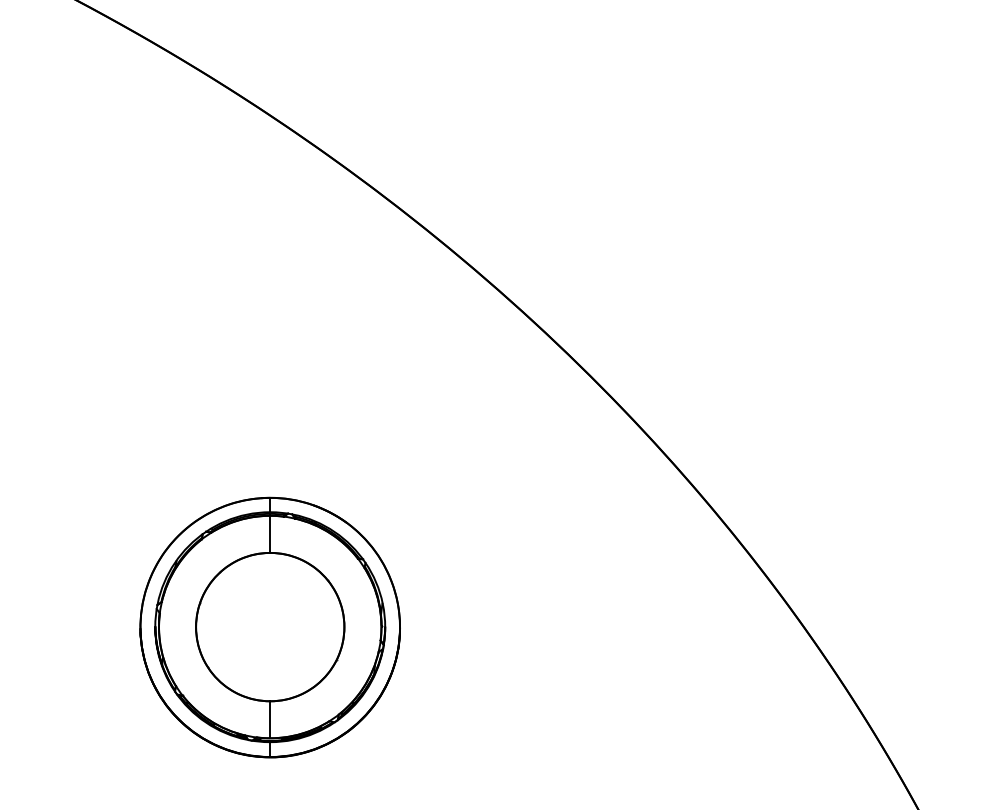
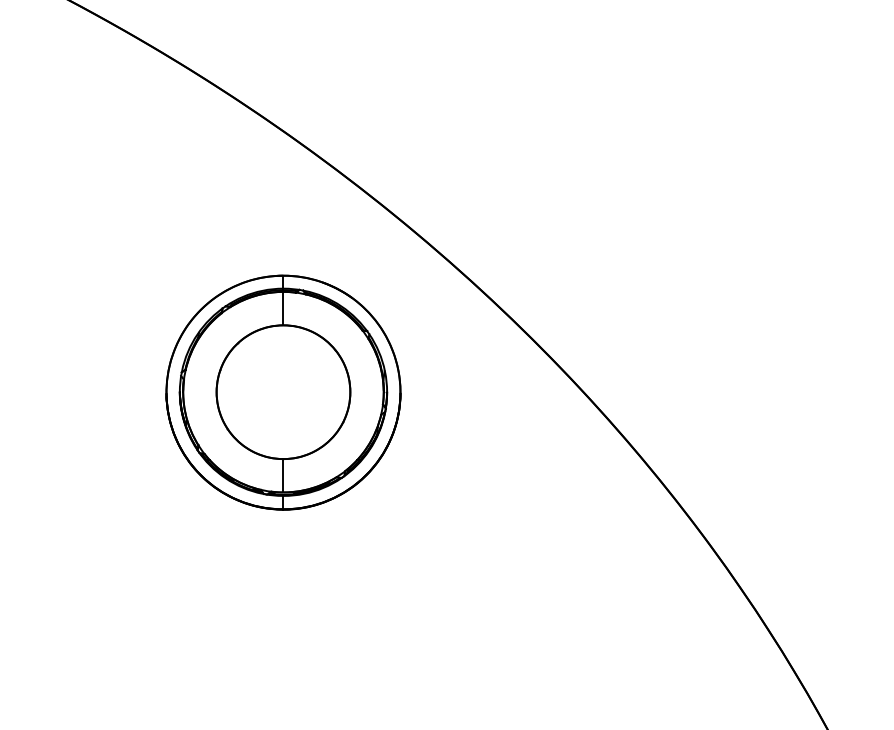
part: (270, 627) -> (283, 392), moved

